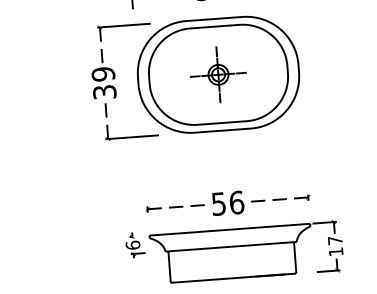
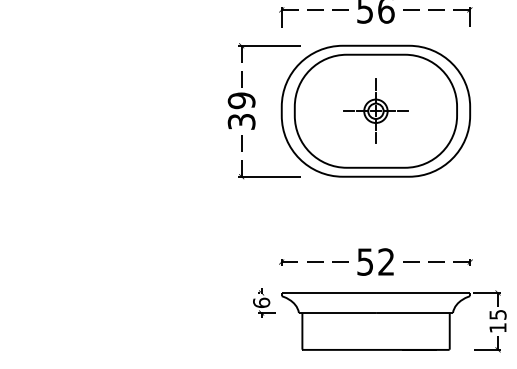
text: (236, 202) -> (386, 261), 56 -> 52
text: (334, 240) -> (497, 314), 17 -> 15

